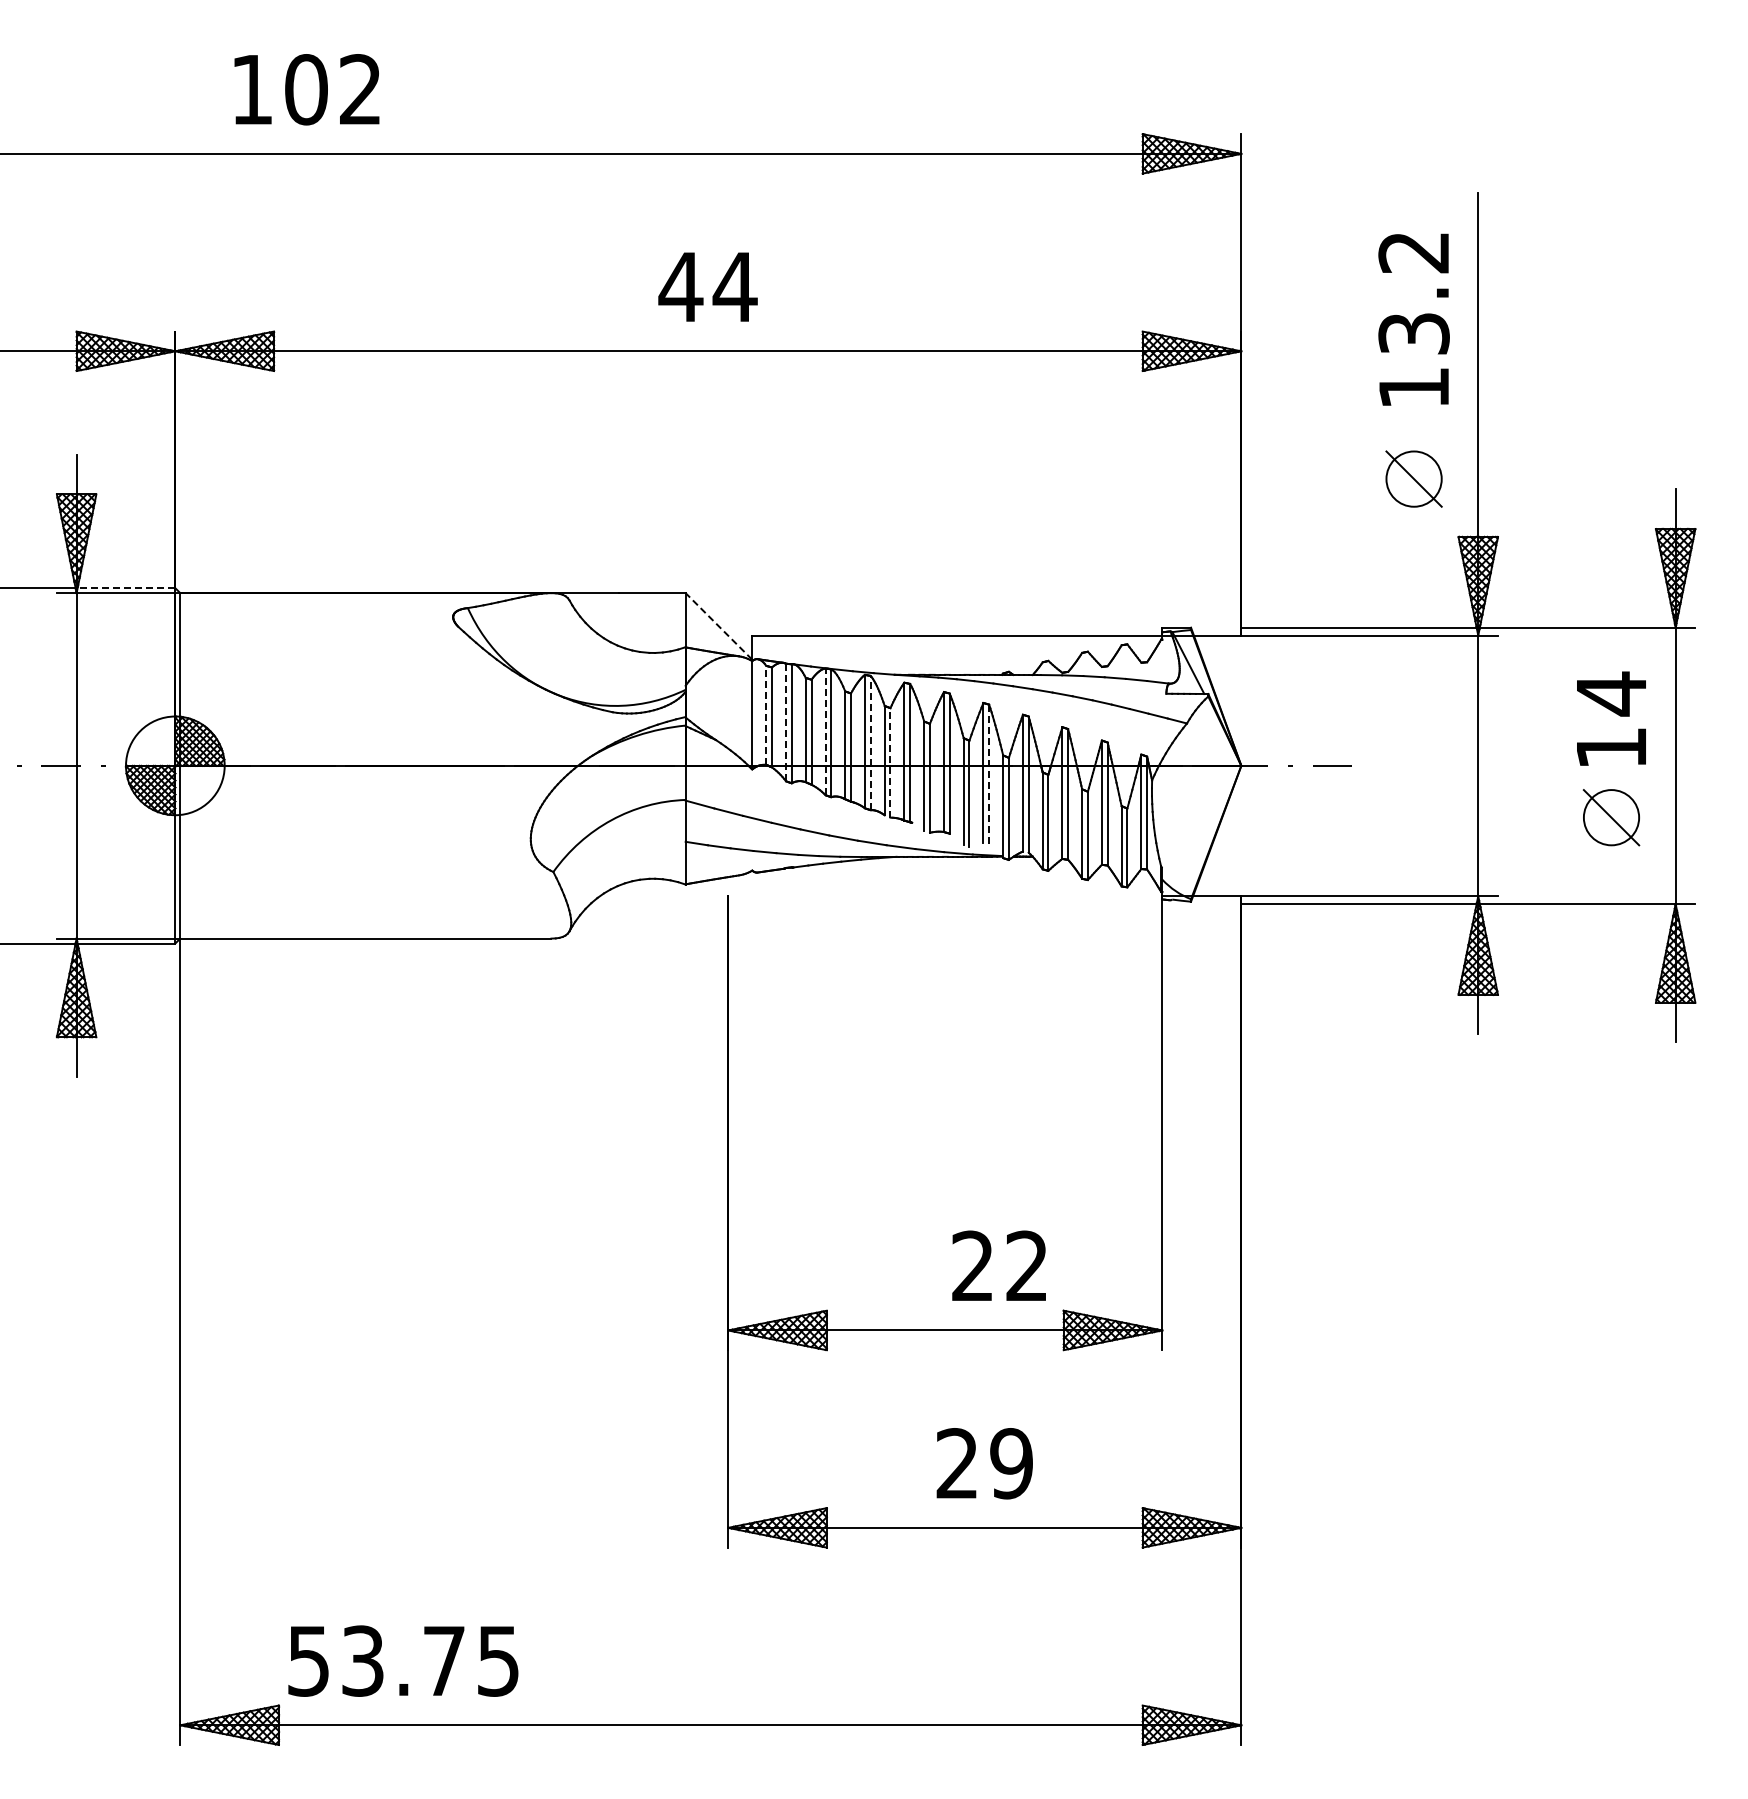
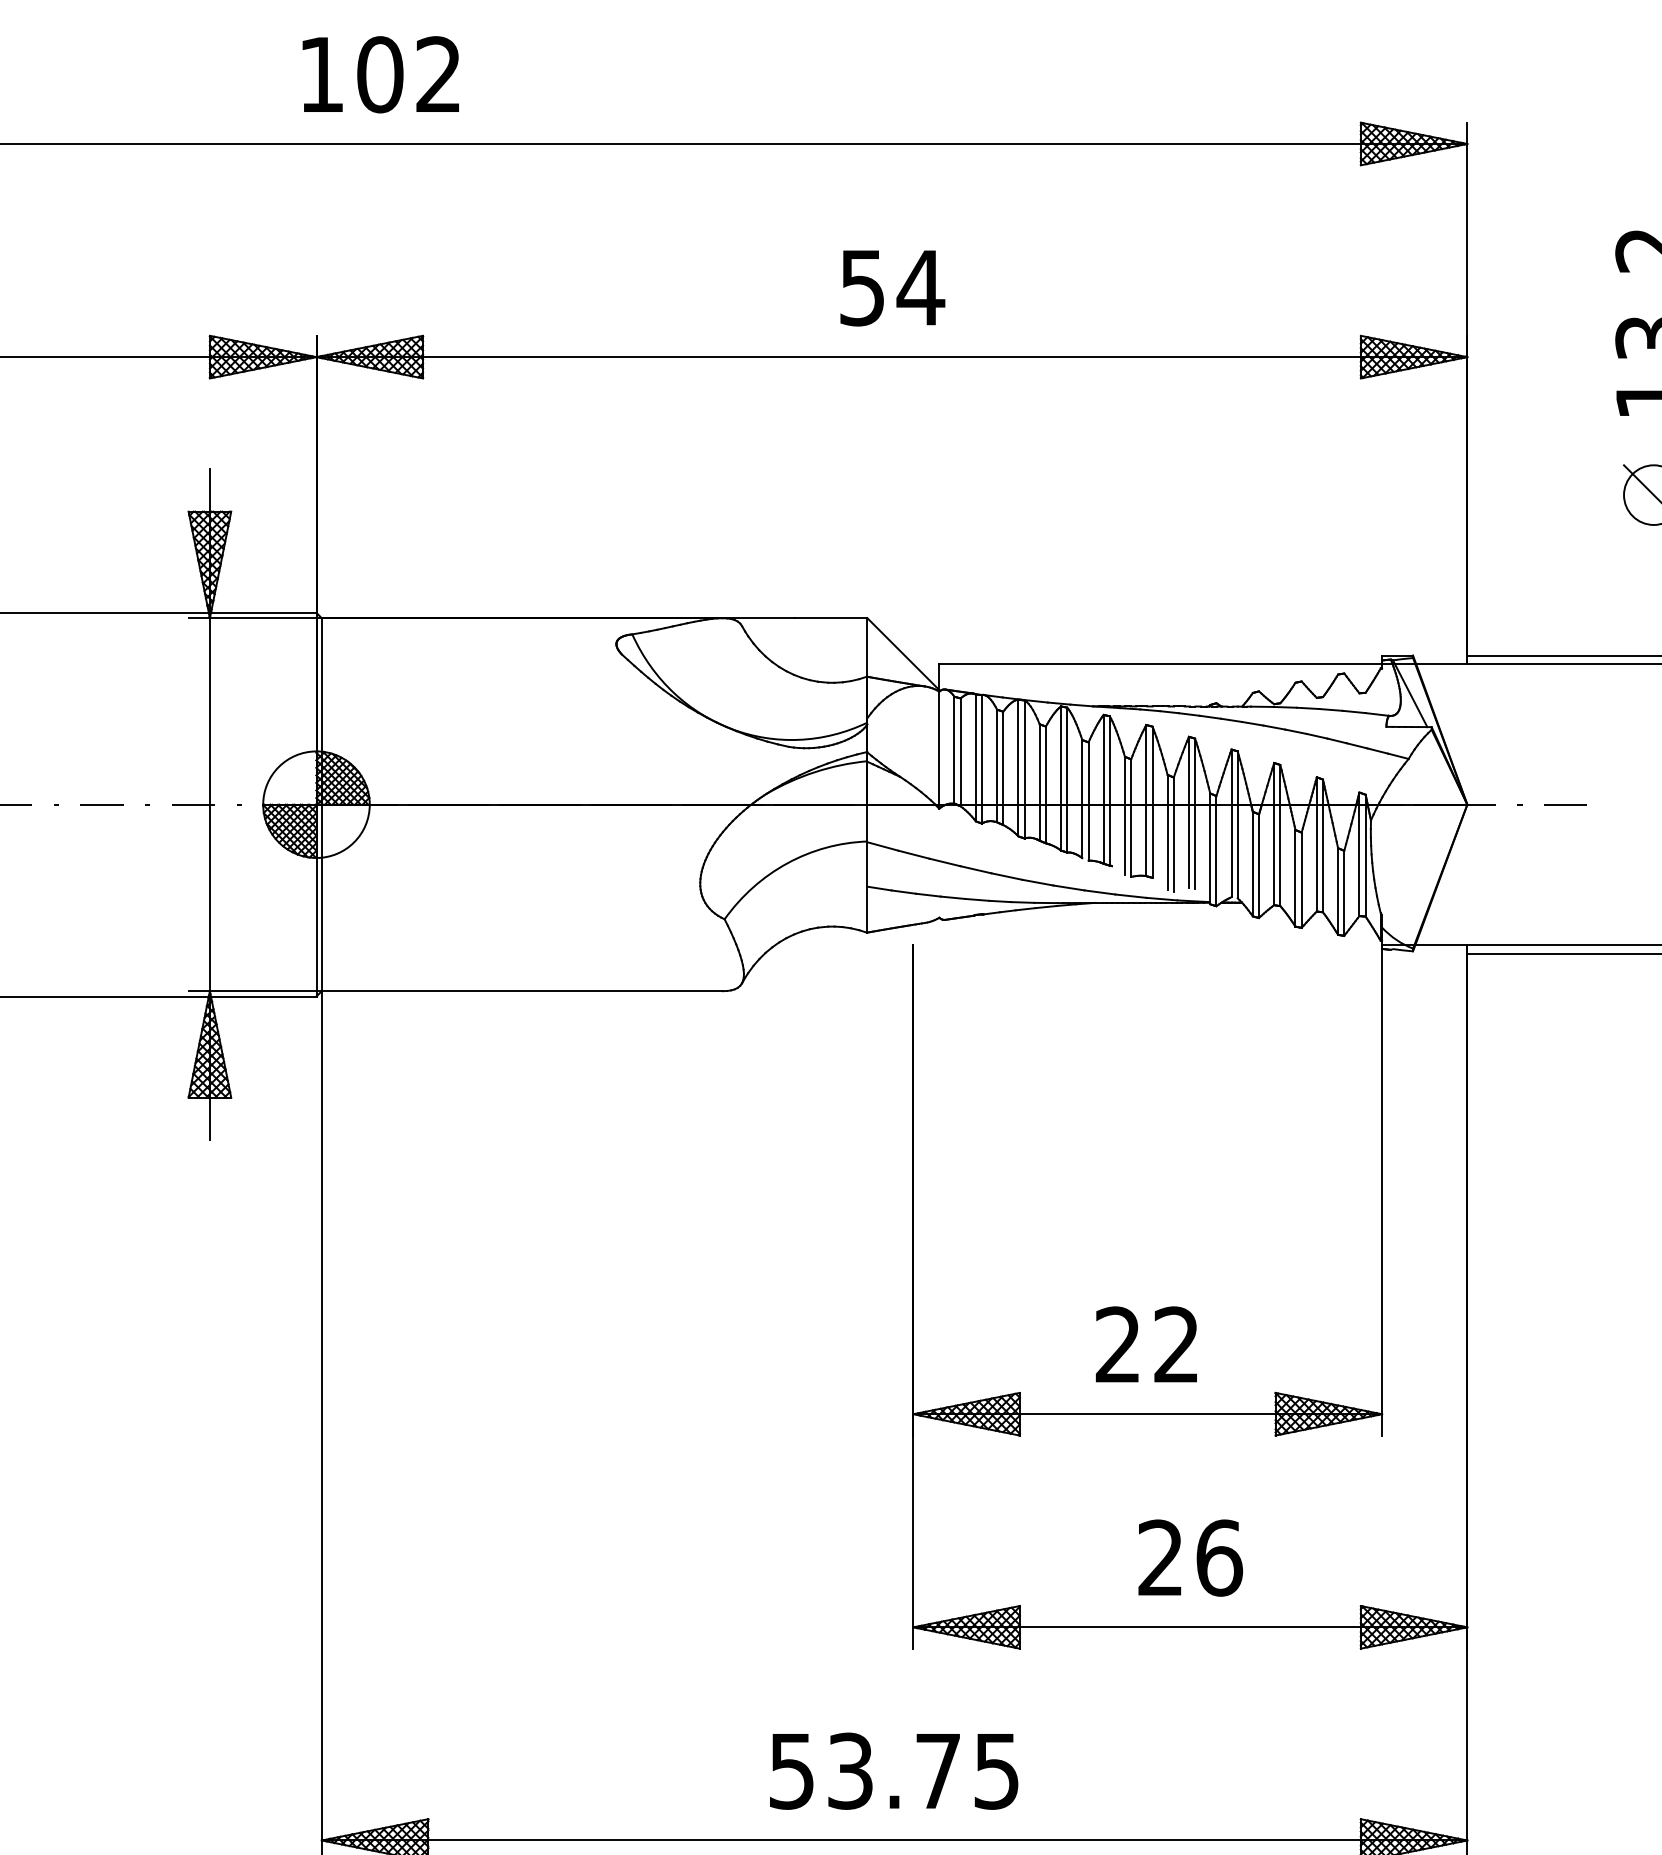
text: (306, 89) -> (380, 74), moved
text: (680, 287) -> (861, 288), 44 -> 54
line: (126, 588) -> (263, 613), dashed -> solid
line: (718, 626) -> (902, 654), dashed -> solid
line: (766, 715) -> (954, 750), dashed -> solid
line: (786, 722) -> (976, 757), dashed -> solid
line: (825, 731) -> (1018, 767), dashed -> solid
line: (870, 742) -> (1066, 779), dashed -> solid
line: (890, 762) -> (1088, 801), dashed -> solid
line: (989, 774) -> (1195, 814), dashed -> solid
text: (998, 1265) -> (1145, 1344), moved
text: (1011, 1463) -> (1219, 1557), 29 -> 26
text: (403, 1660) -> (894, 1770), moved

